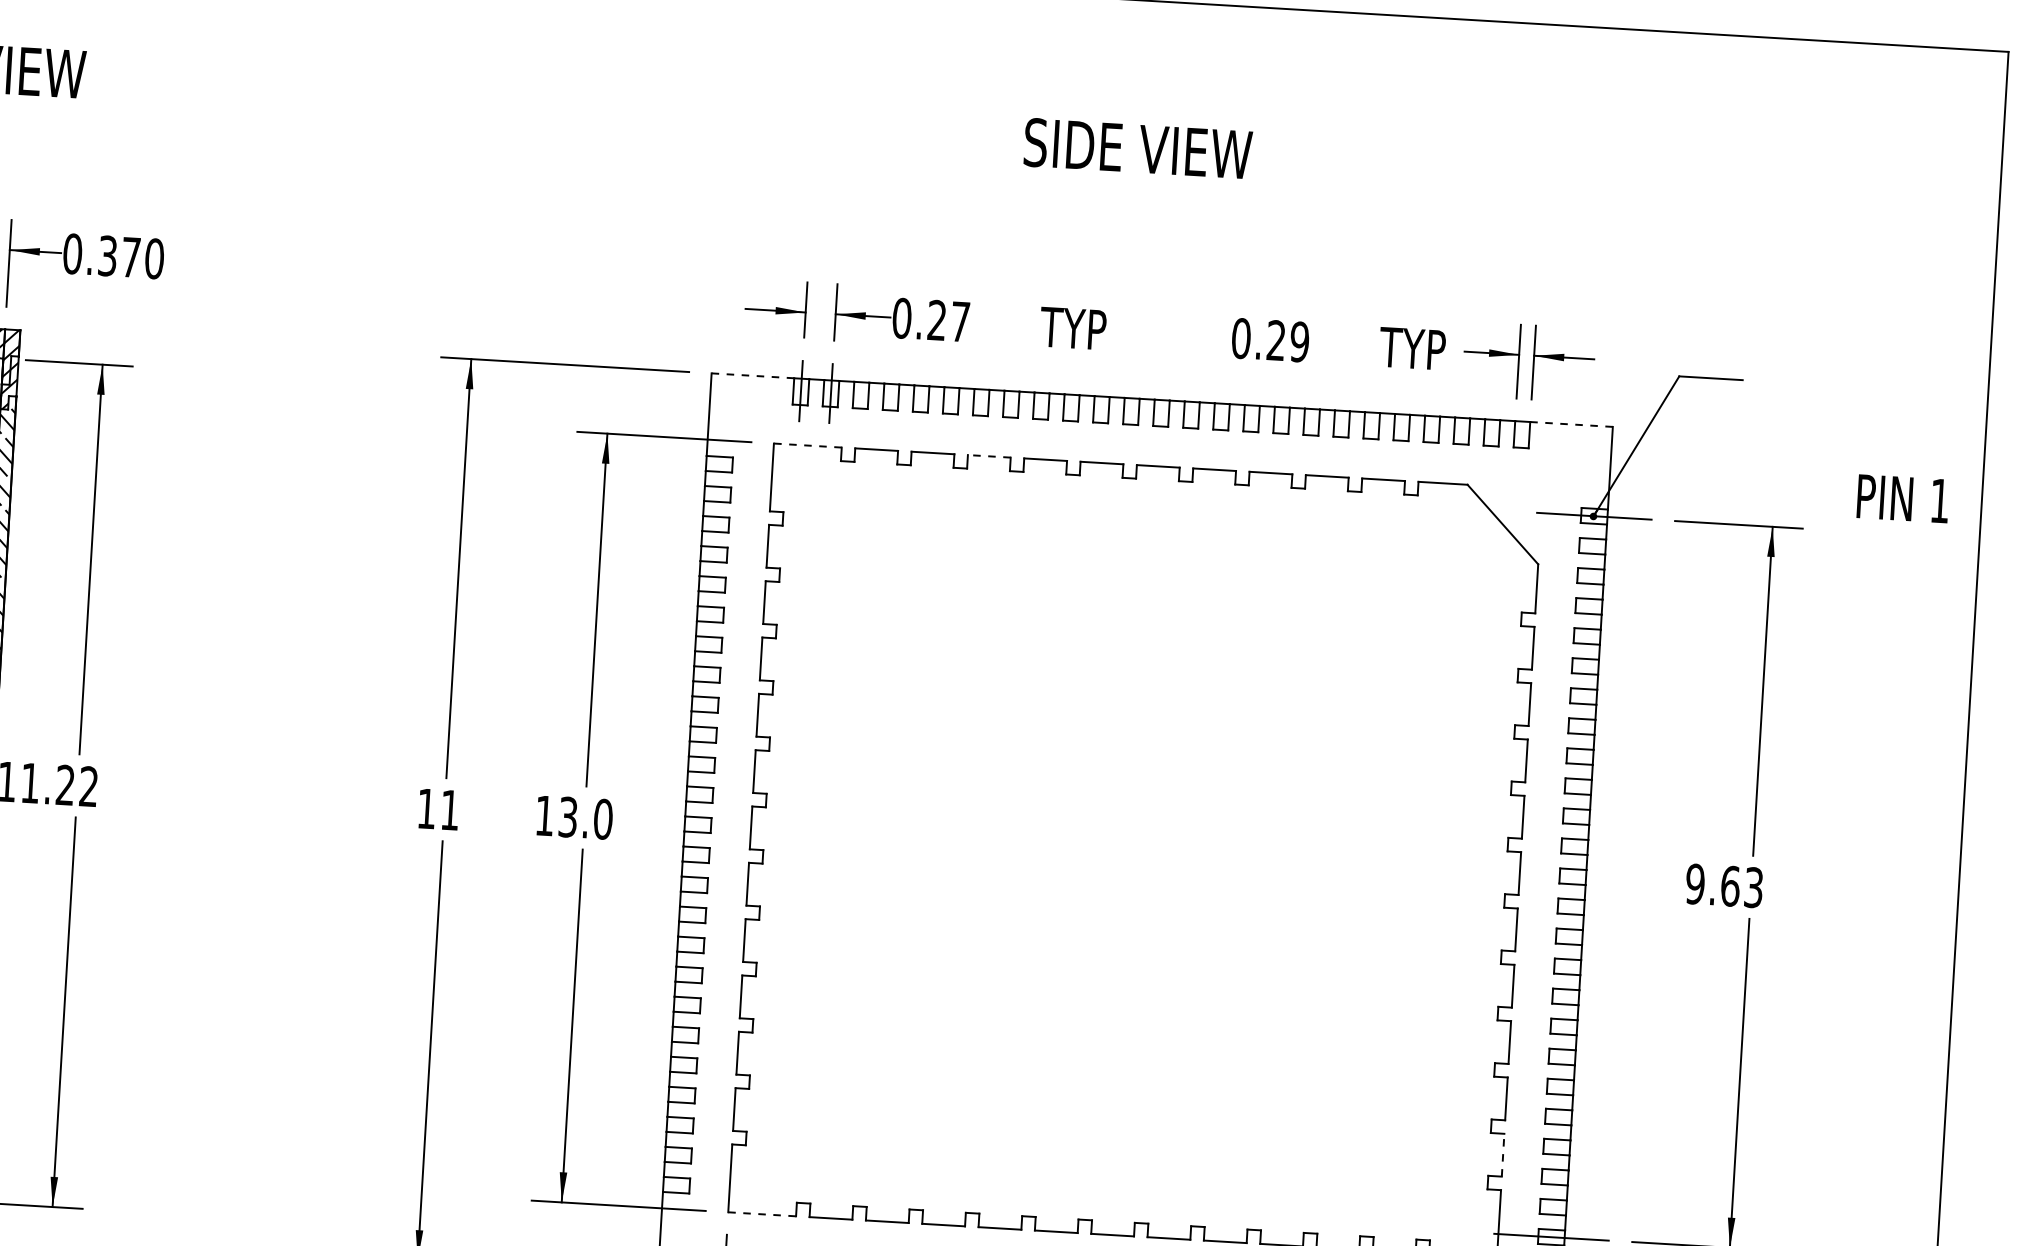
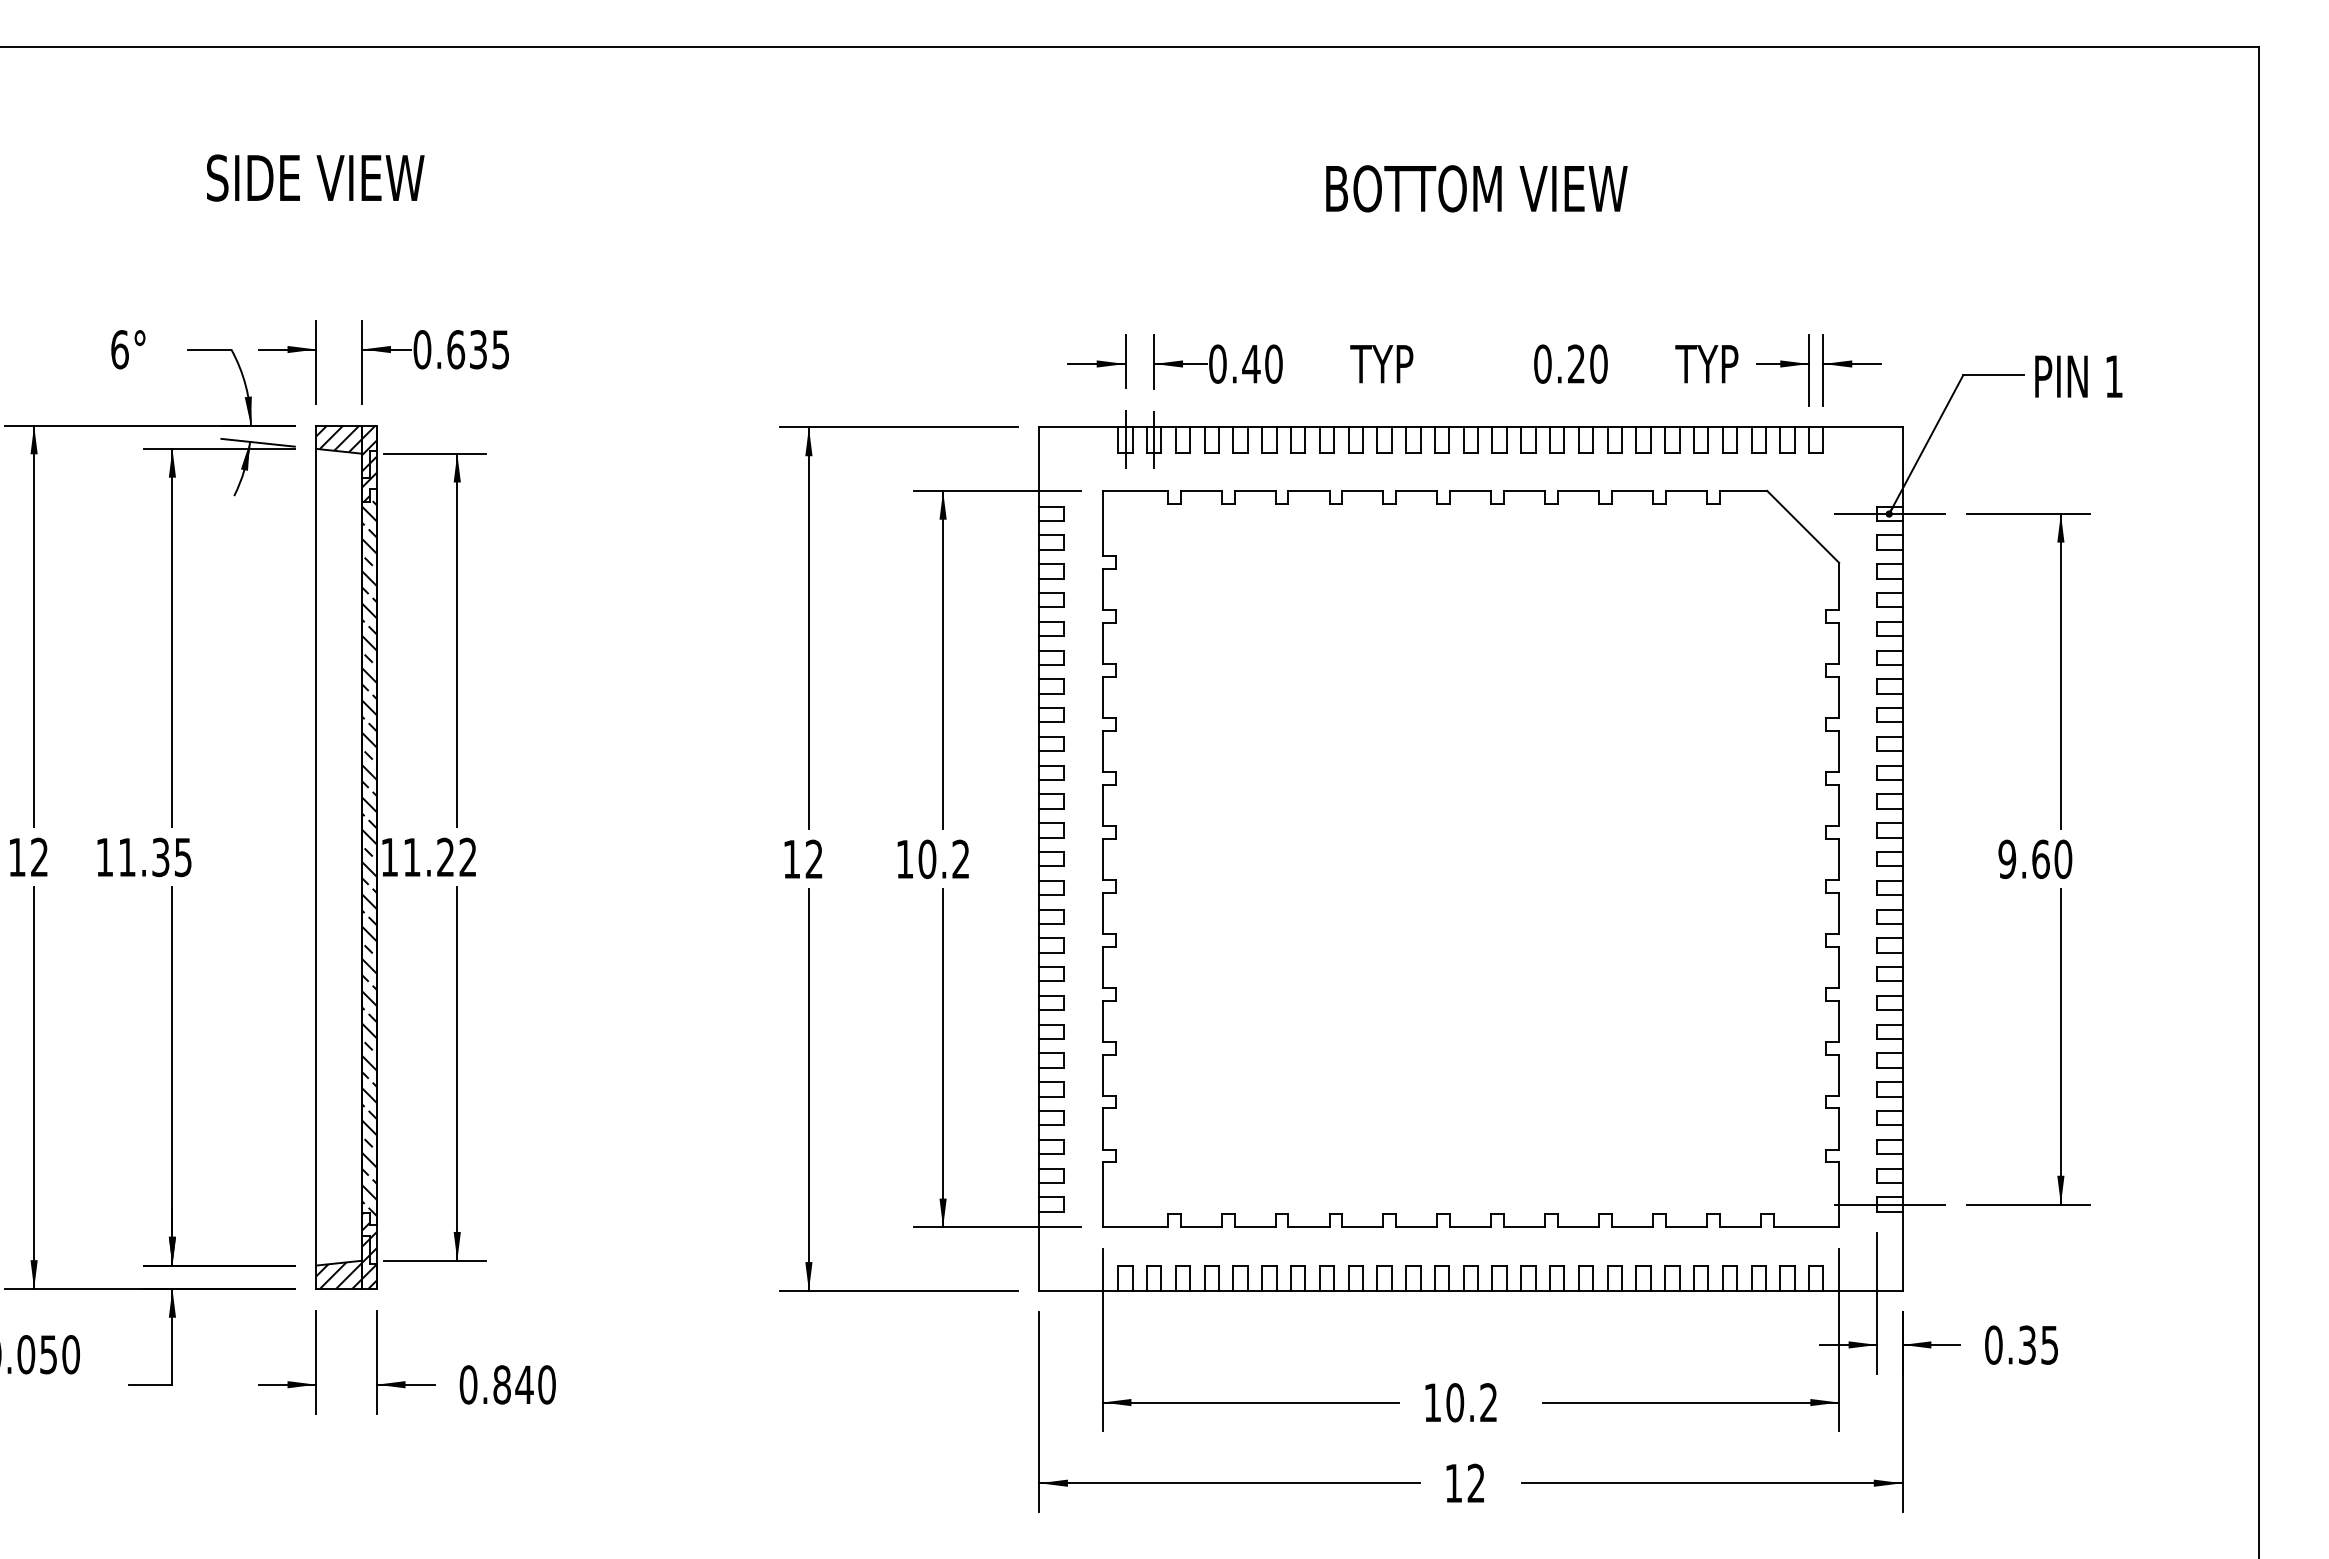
text: (1182, 151) -> (1476, 188), SIDE VIEW -> BOTTOM VIEW
text: (131, 257) -> (478, 349), 0.370 -> 0.635
text: (948, 320) -> (1262, 363), 0.27 -> 0.40
text: (1299, 341) -> (1598, 363), 0.29 -> 0.20
line: (752, 375) -> (1078, 427), dashed -> solid
line: (1572, 424) -> (1863, 427), dashed -> solid
line: (807, 445) -> (1134, 490), dashed -> solid
line: (988, 455) -> (1308, 490), dashed -> solid
text: (1902, 498) -> (2078, 376), moved
text: (449, 809) -> (813, 858), 11 -> 12
text: (584, 818) -> (943, 859), 13.0 -> 10.2
text: (1753, 887) -> (2063, 859), 9.63 -> 9.60
line: (1503, 1154) -> (1839, 1128), dashed -> solid
line: (762, 1214) -> (1135, 1227), dashed -> solid

